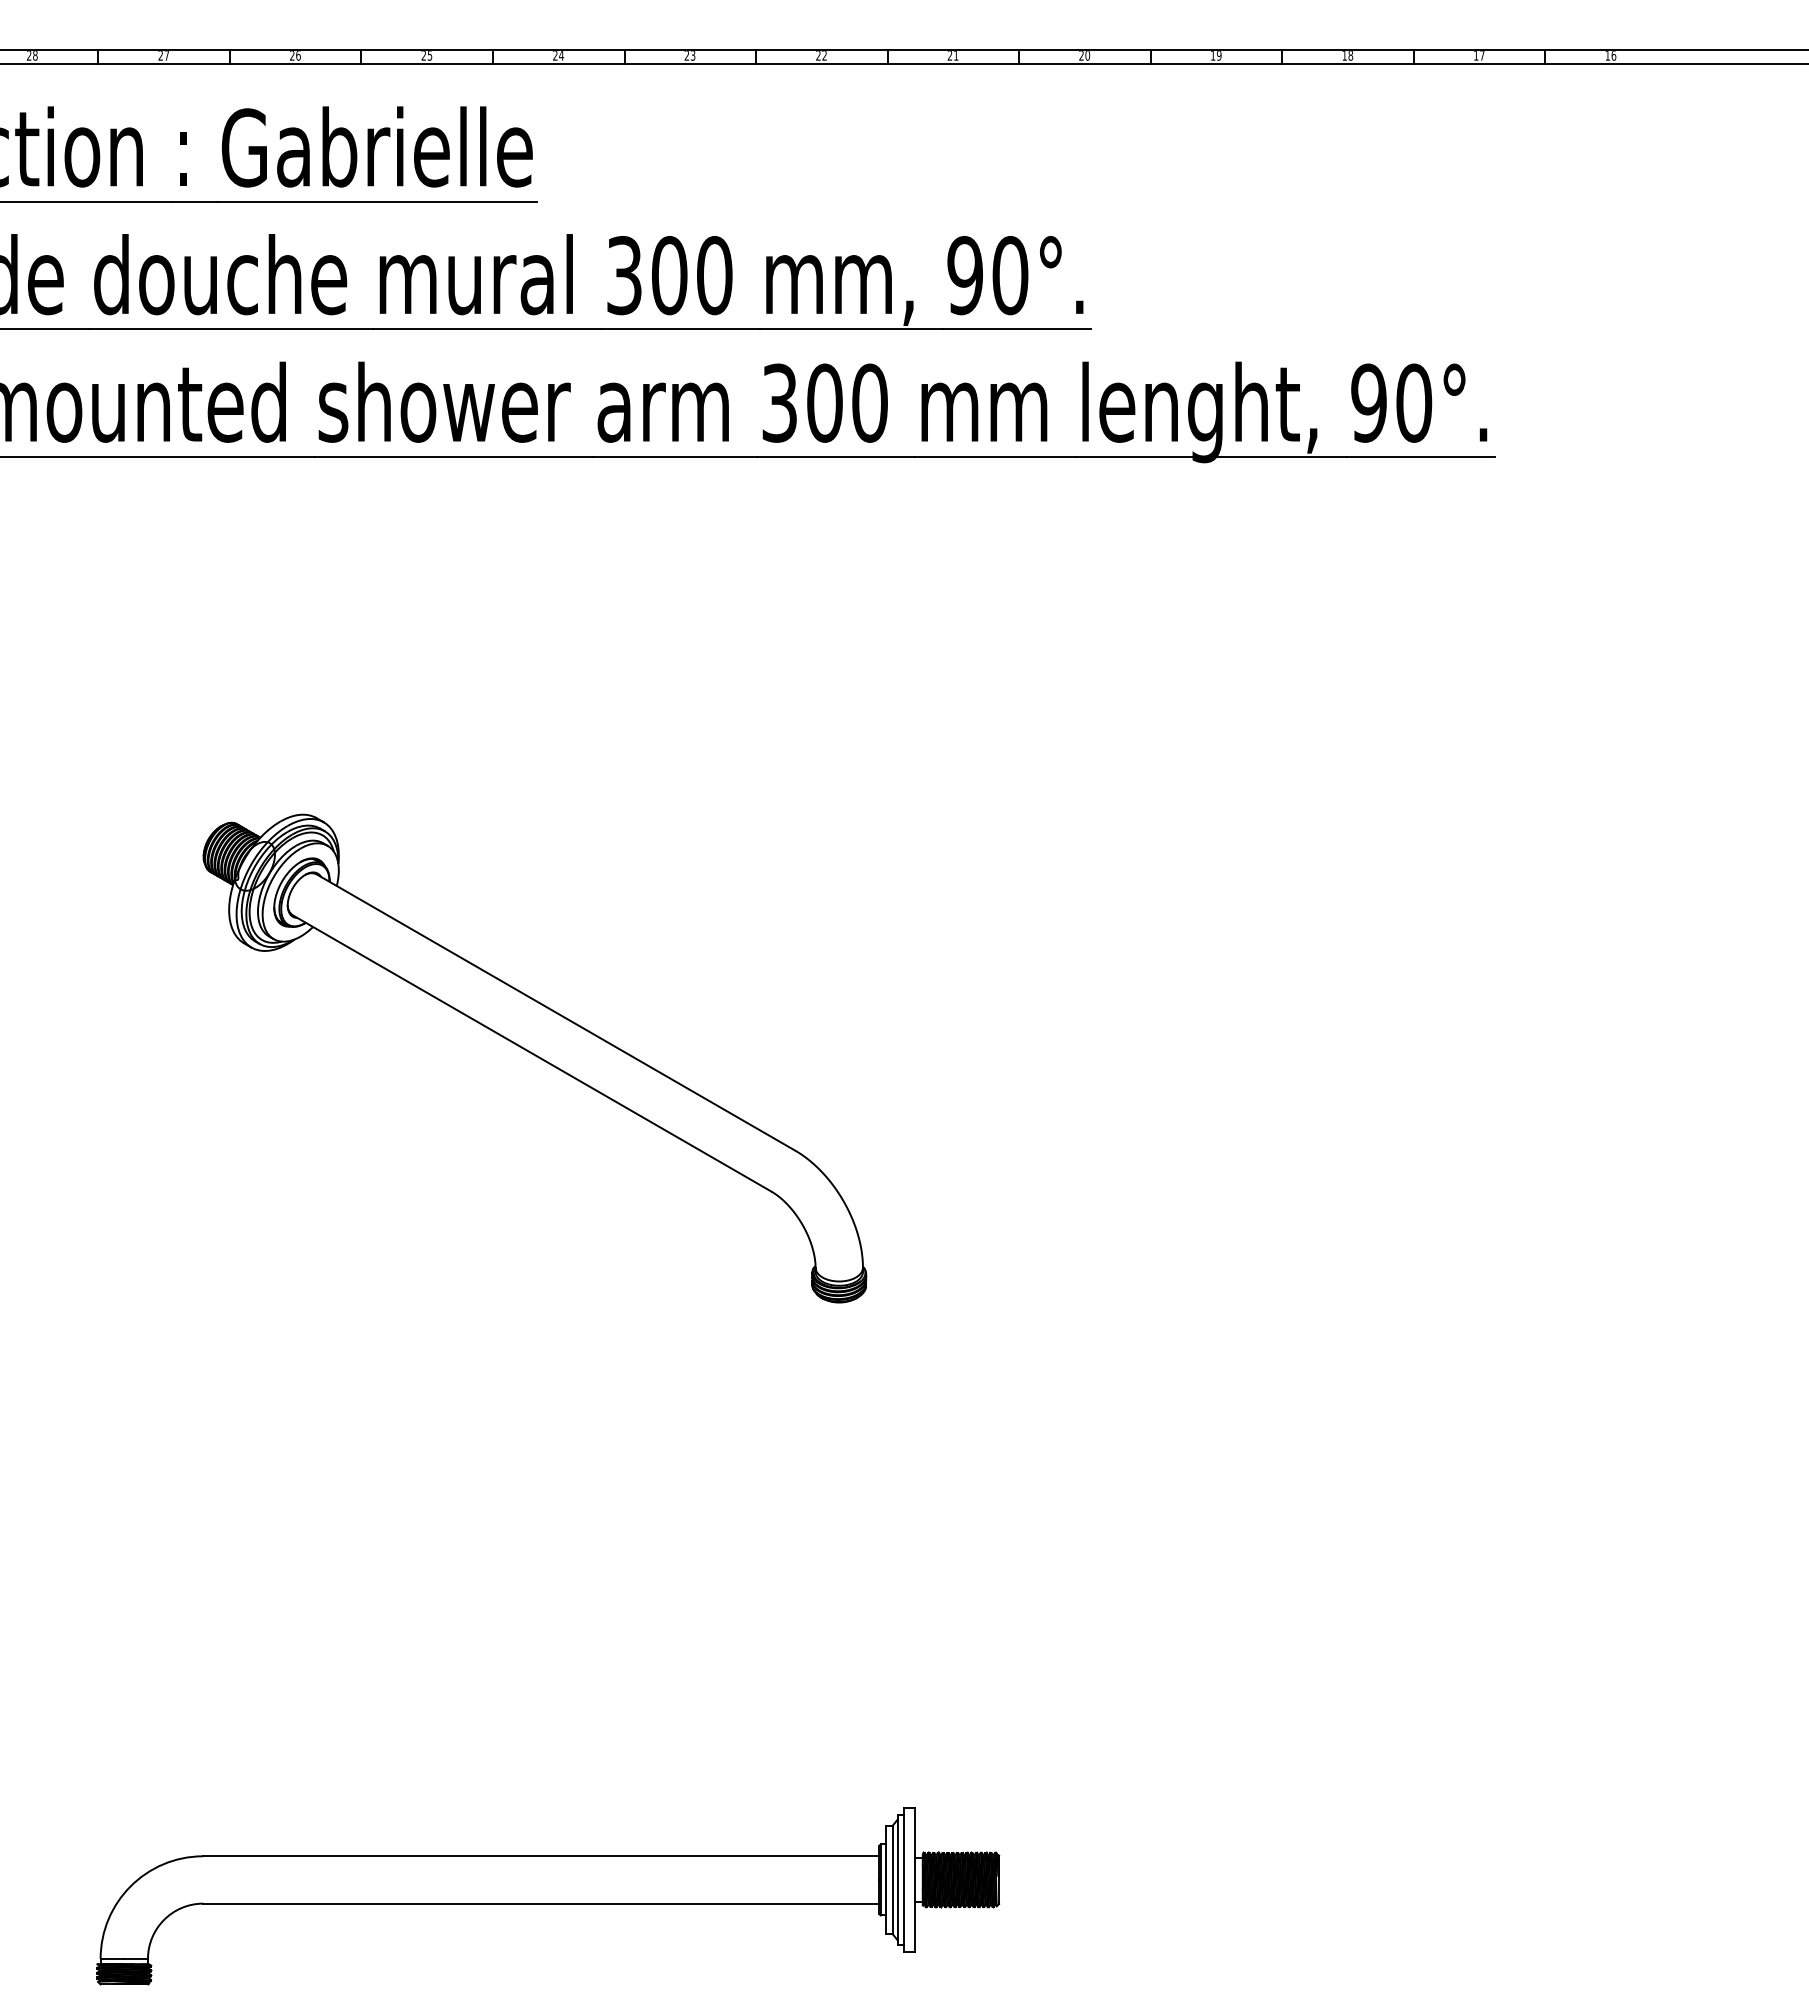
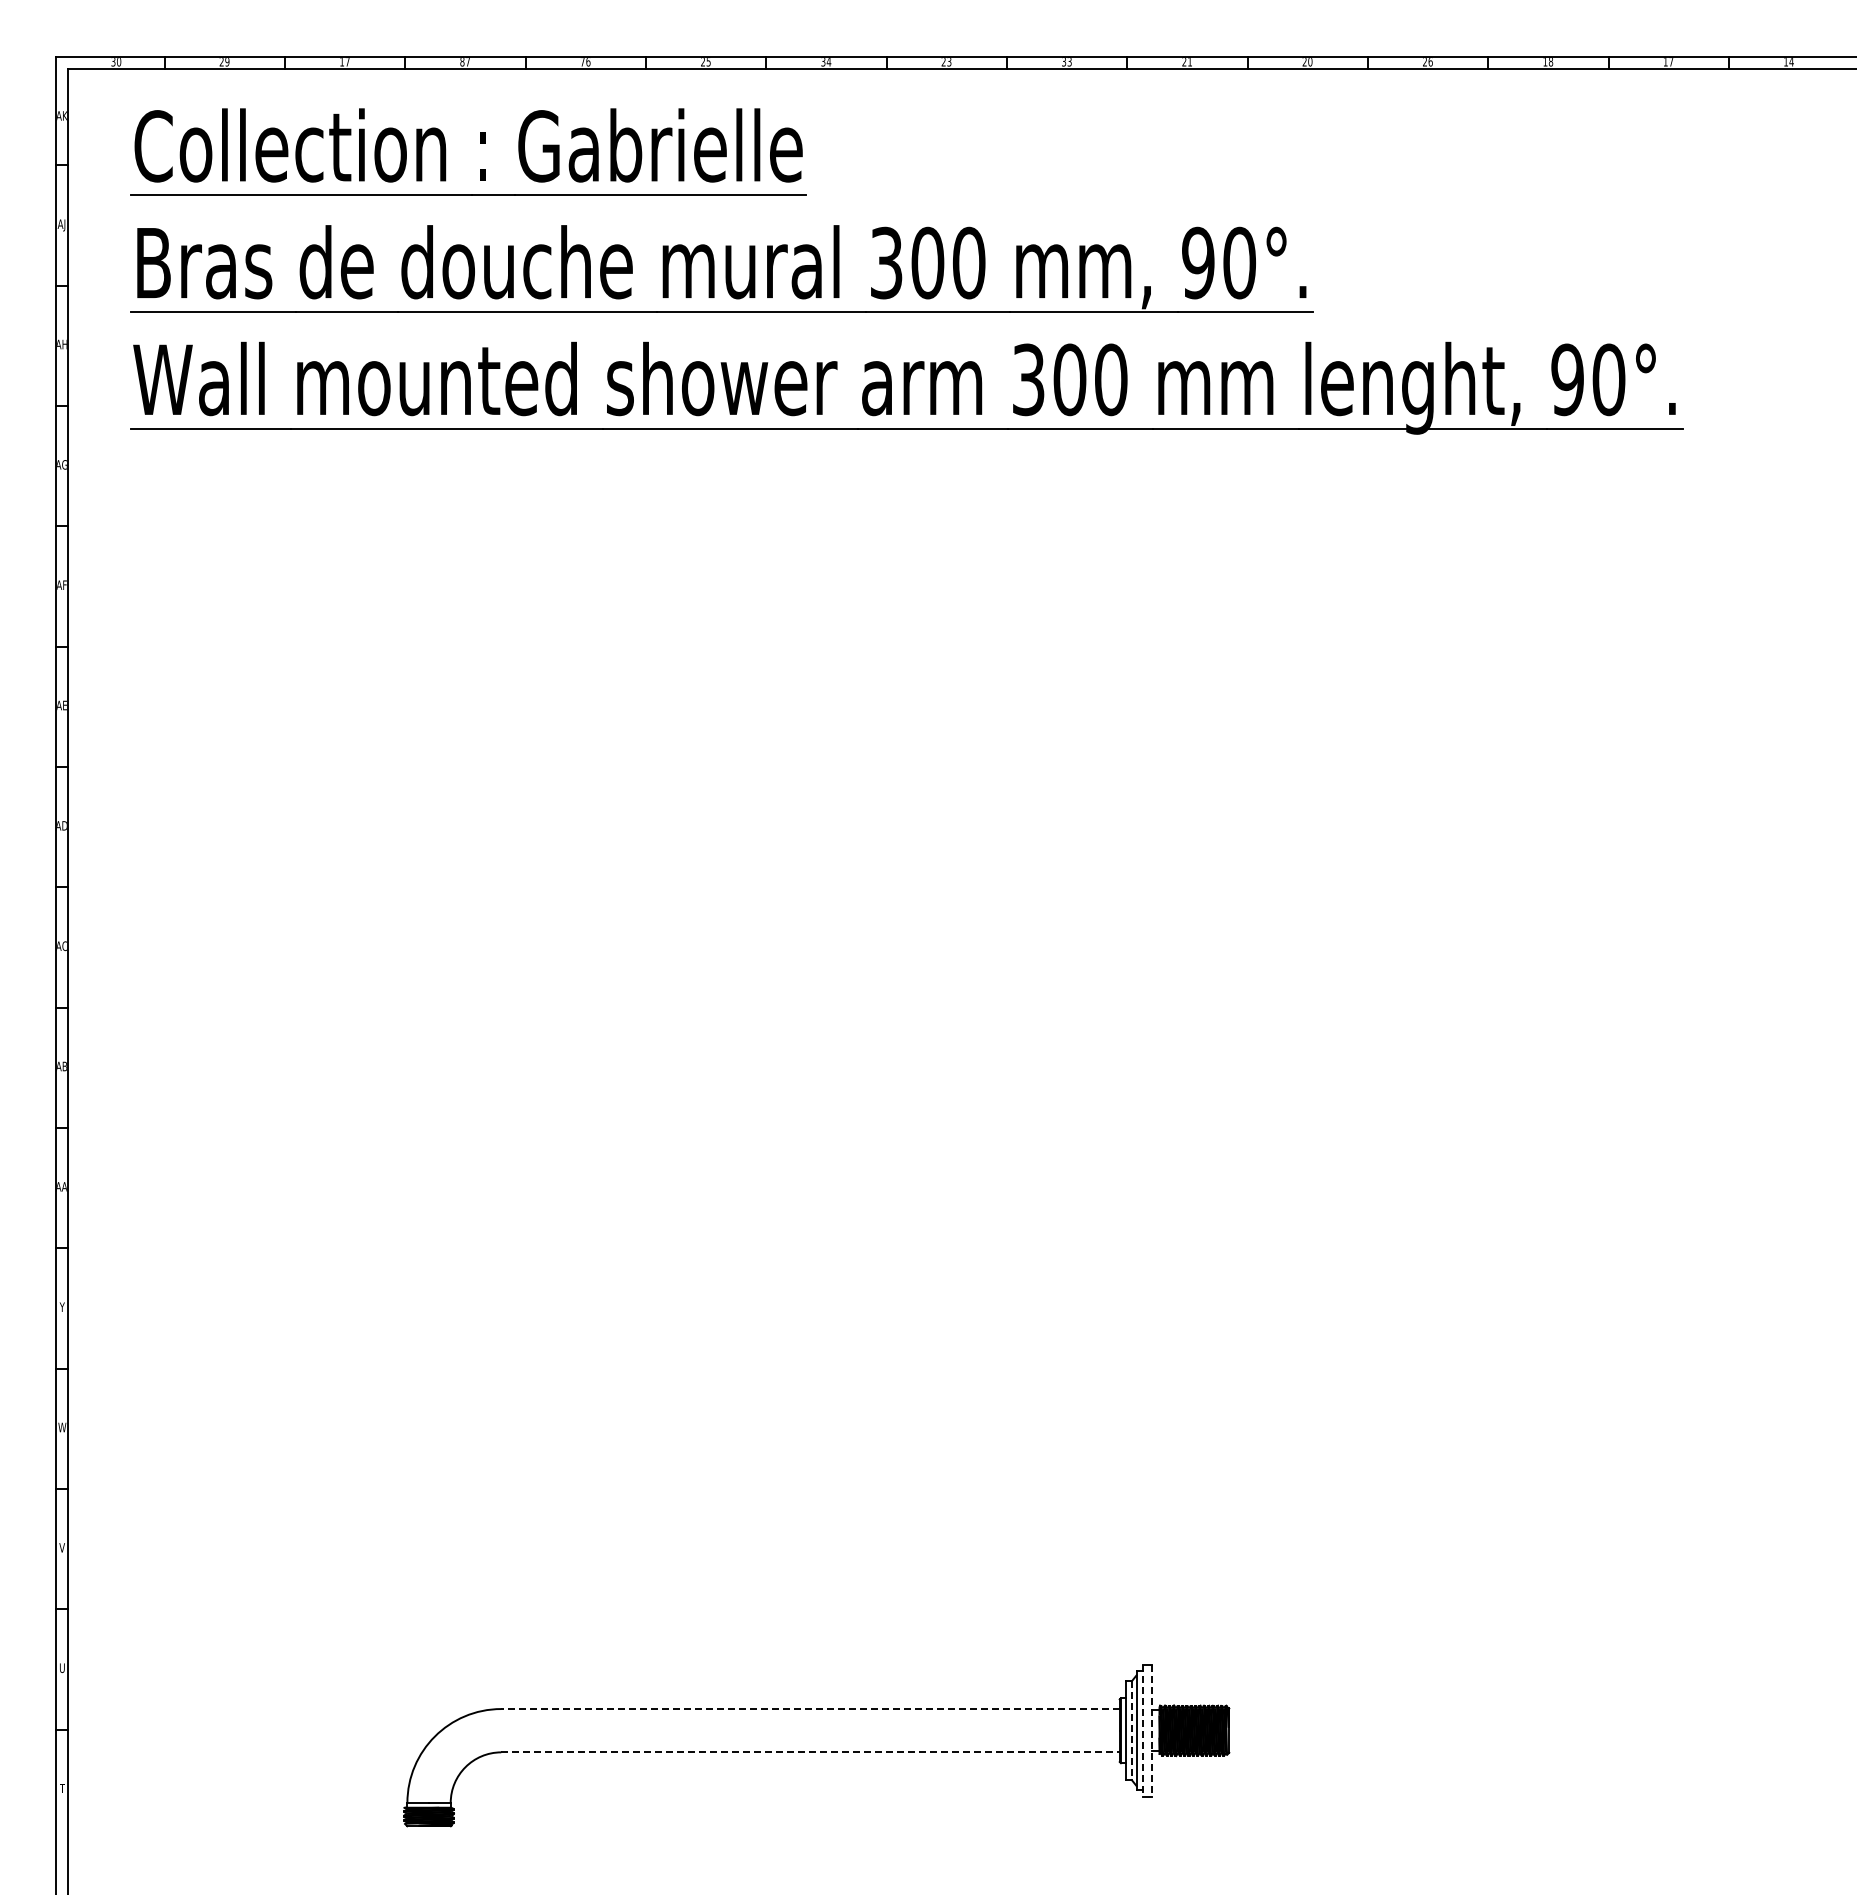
text: (31, 56) -> (344, 62), 28 -> 17
text: (160, 56) -> (462, 62), 27 -> 87
text: (292, 56) -> (582, 62), 26 -> 76
text: (555, 56) -> (823, 62), 24 -> 34
text: (821, 56) -> (1066, 62), 22 -> 33
text: (1215, 56) -> (1427, 62), 19 -> 26
text: (1613, 56) -> (1791, 62), 16 -> 14
part: (534, 1058) -> (804, 979), removed
line: (541, 1856) -> (810, 1709), solid -> dashed
line: (892, 1880) -> (1131, 1731), solid -> dashed
line: (904, 1880) -> (1142, 1731), solid -> dashed
line: (915, 1880) -> (1152, 1731), solid -> dashed
line: (542, 1903) -> (811, 1752), solid -> dashed

